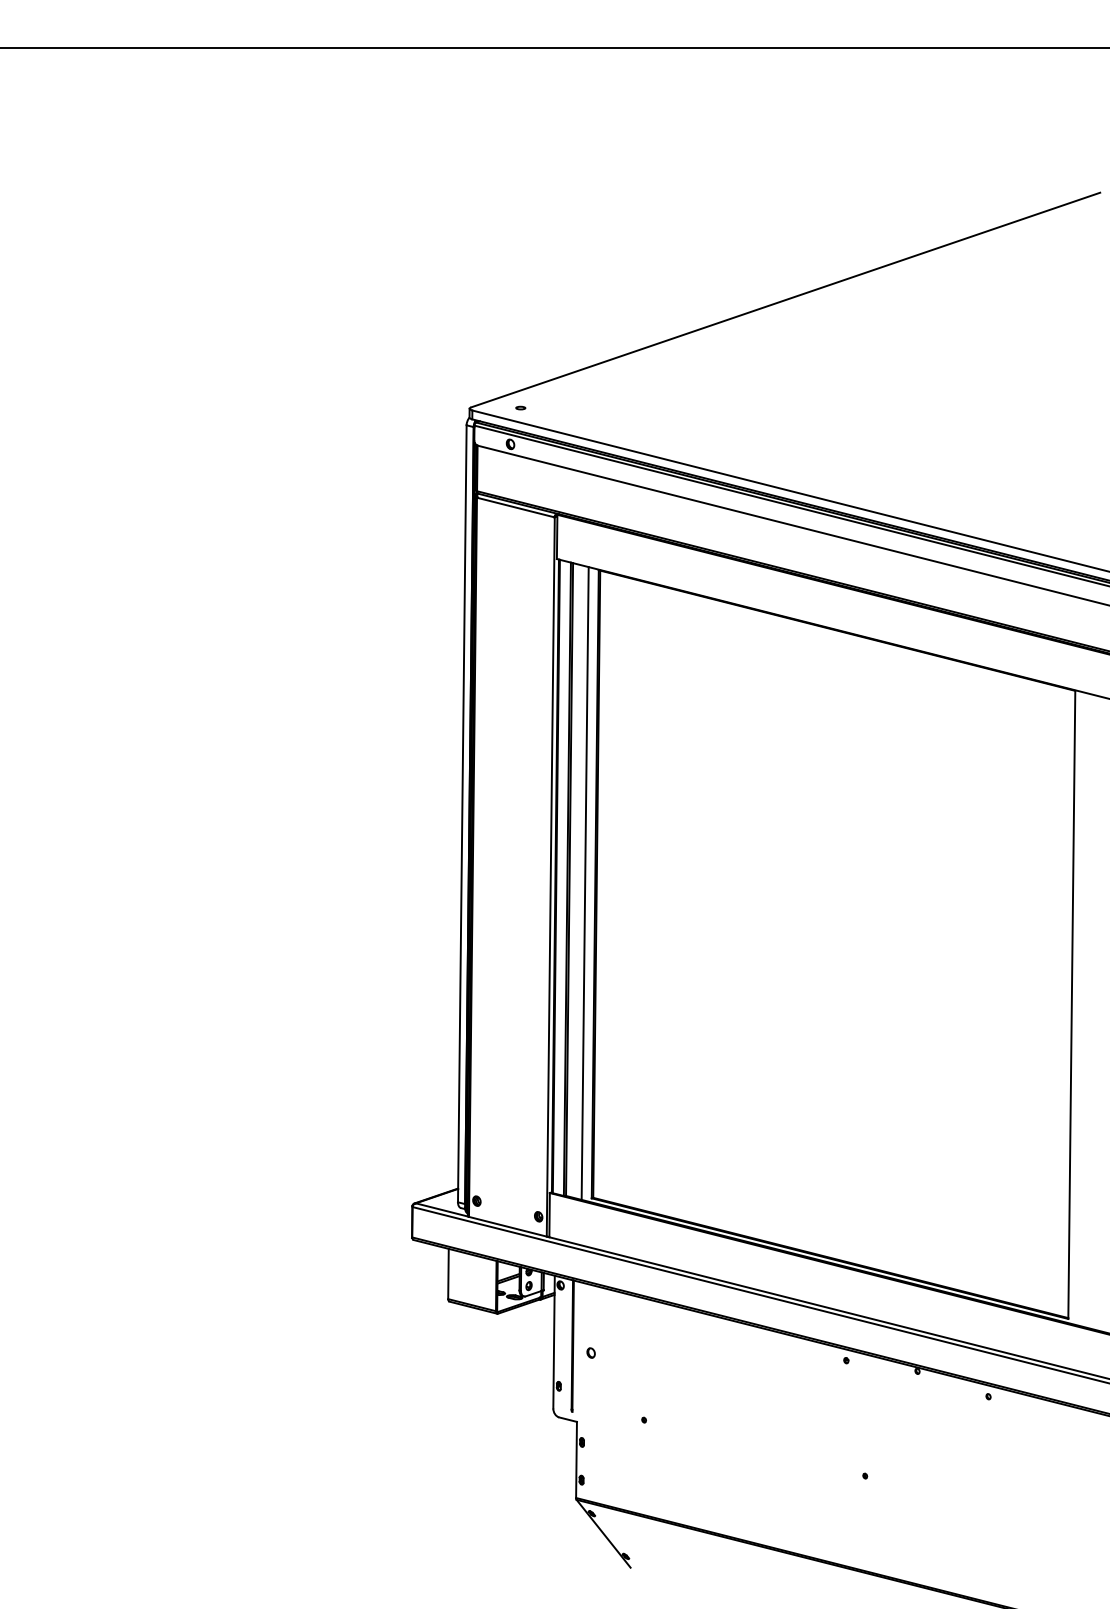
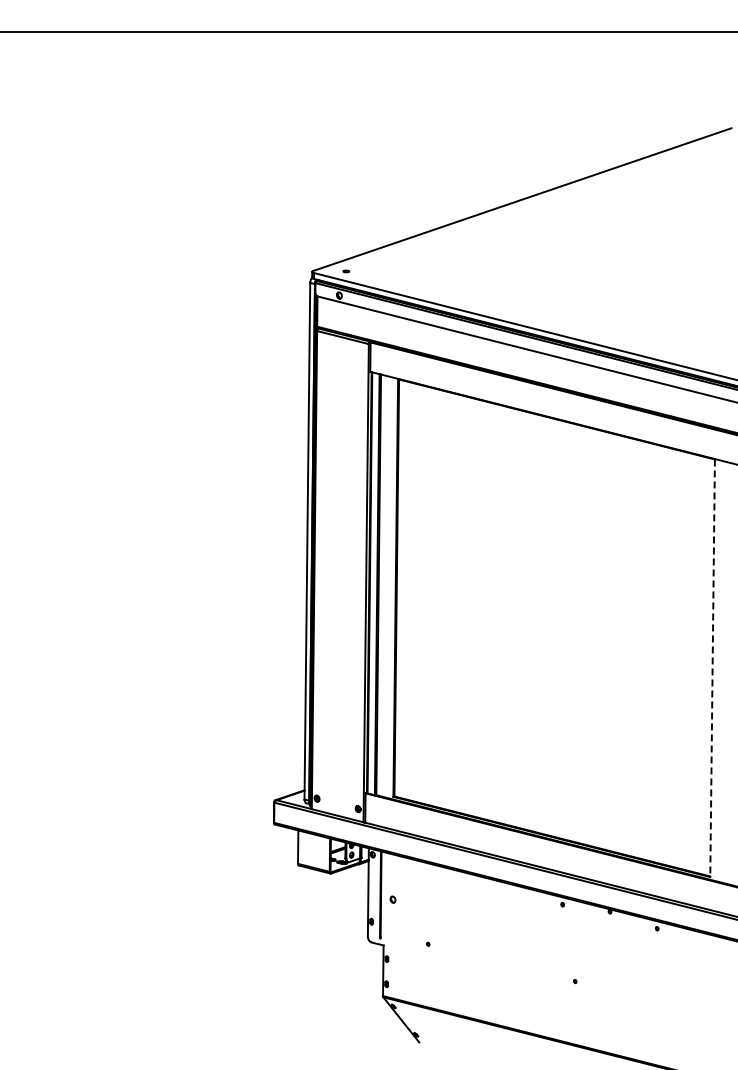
line: (584, 883) -> (388, 587), removed
line: (1071, 1005) -> (712, 668), solid -> dashed

